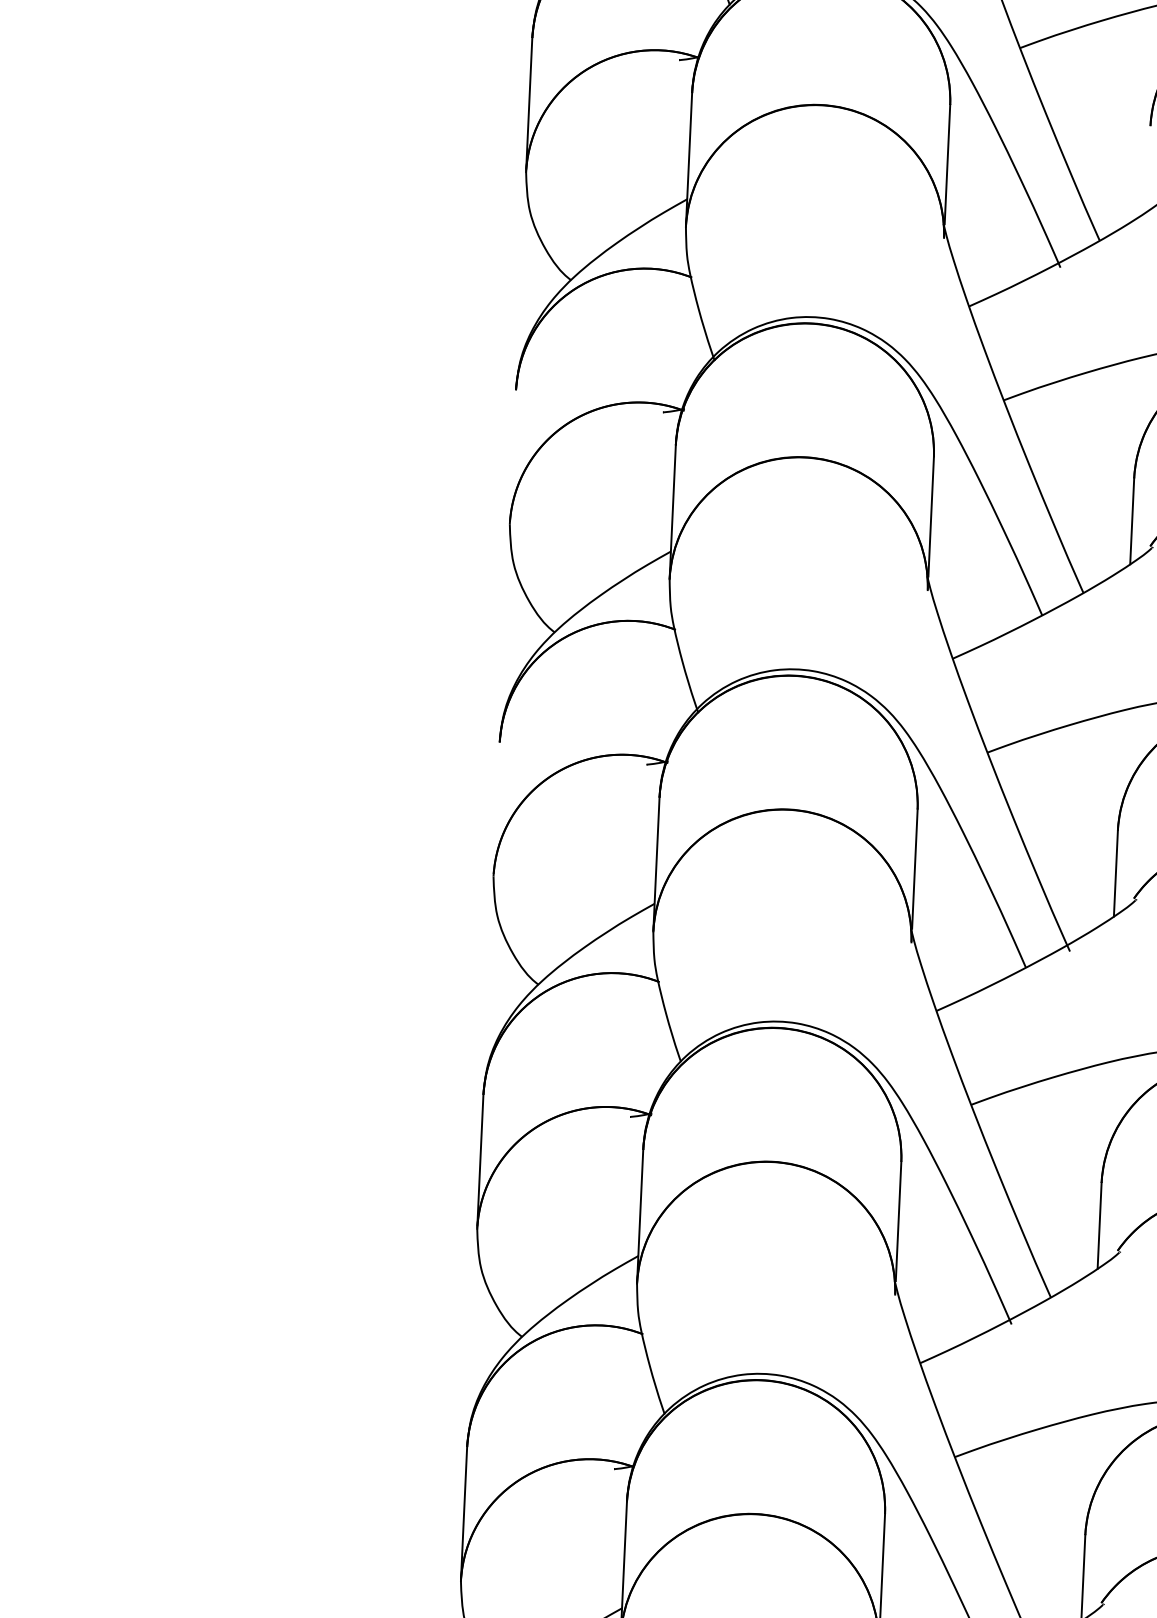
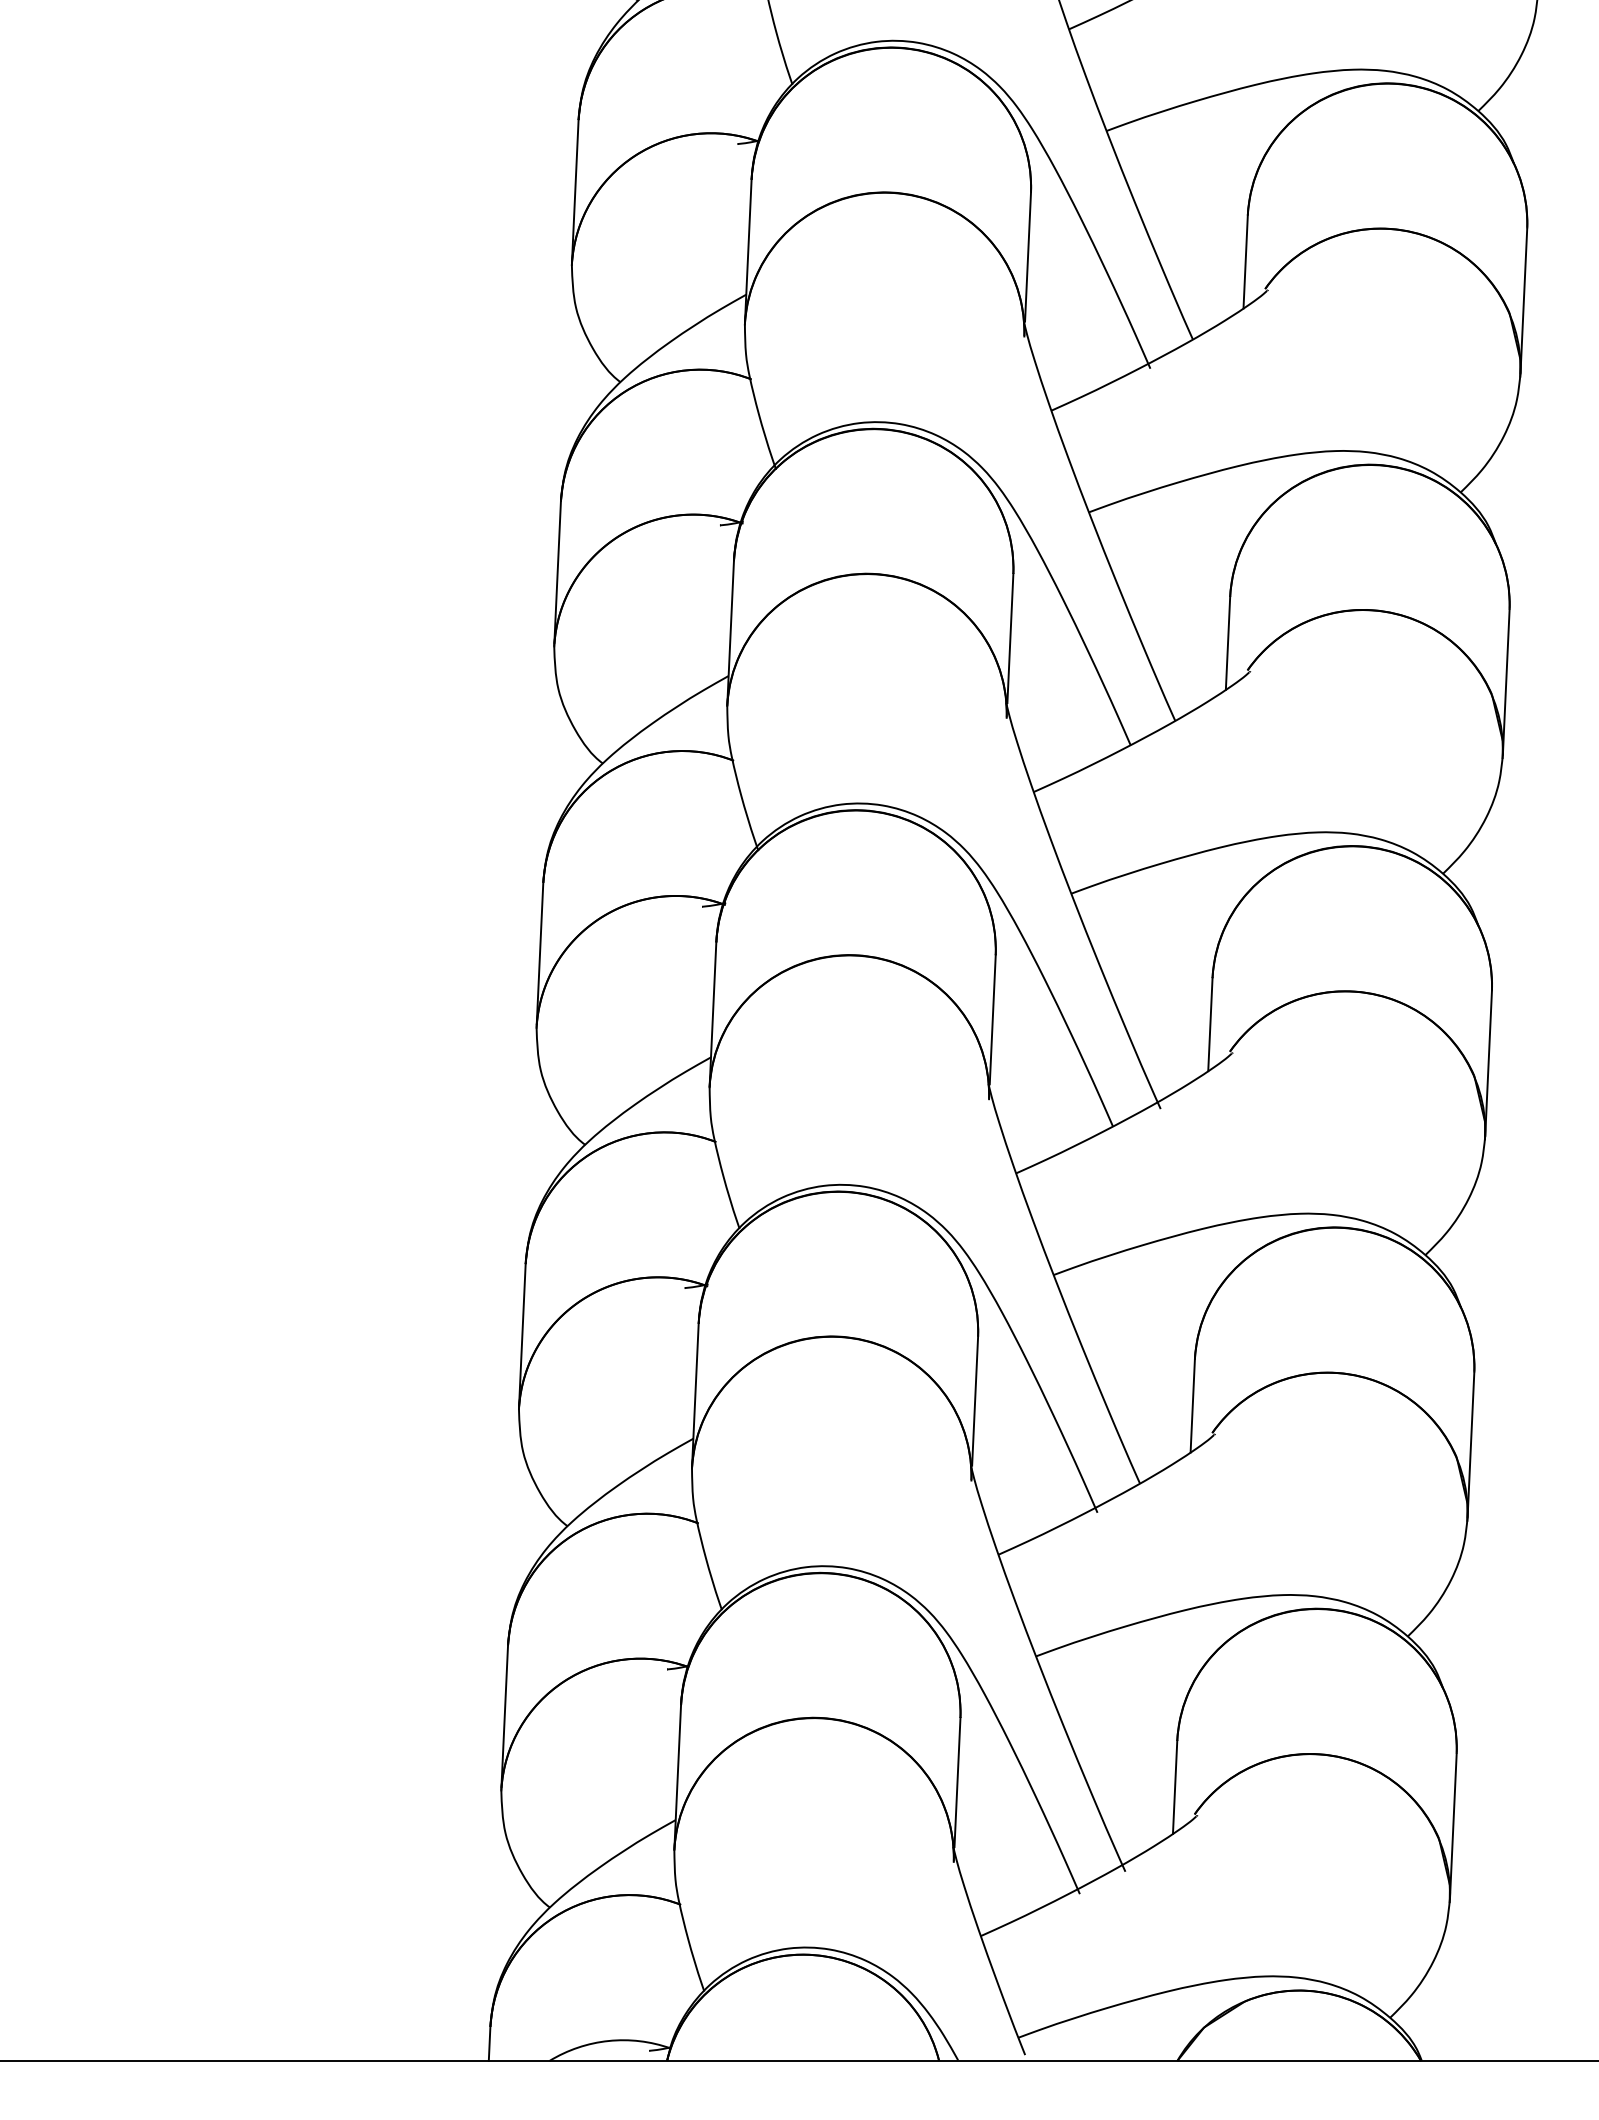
line: (1148, 168) -> (1245, 261), added
line: (512, 456) -> (557, 573), added
line: (496, 808) -> (539, 954), added

